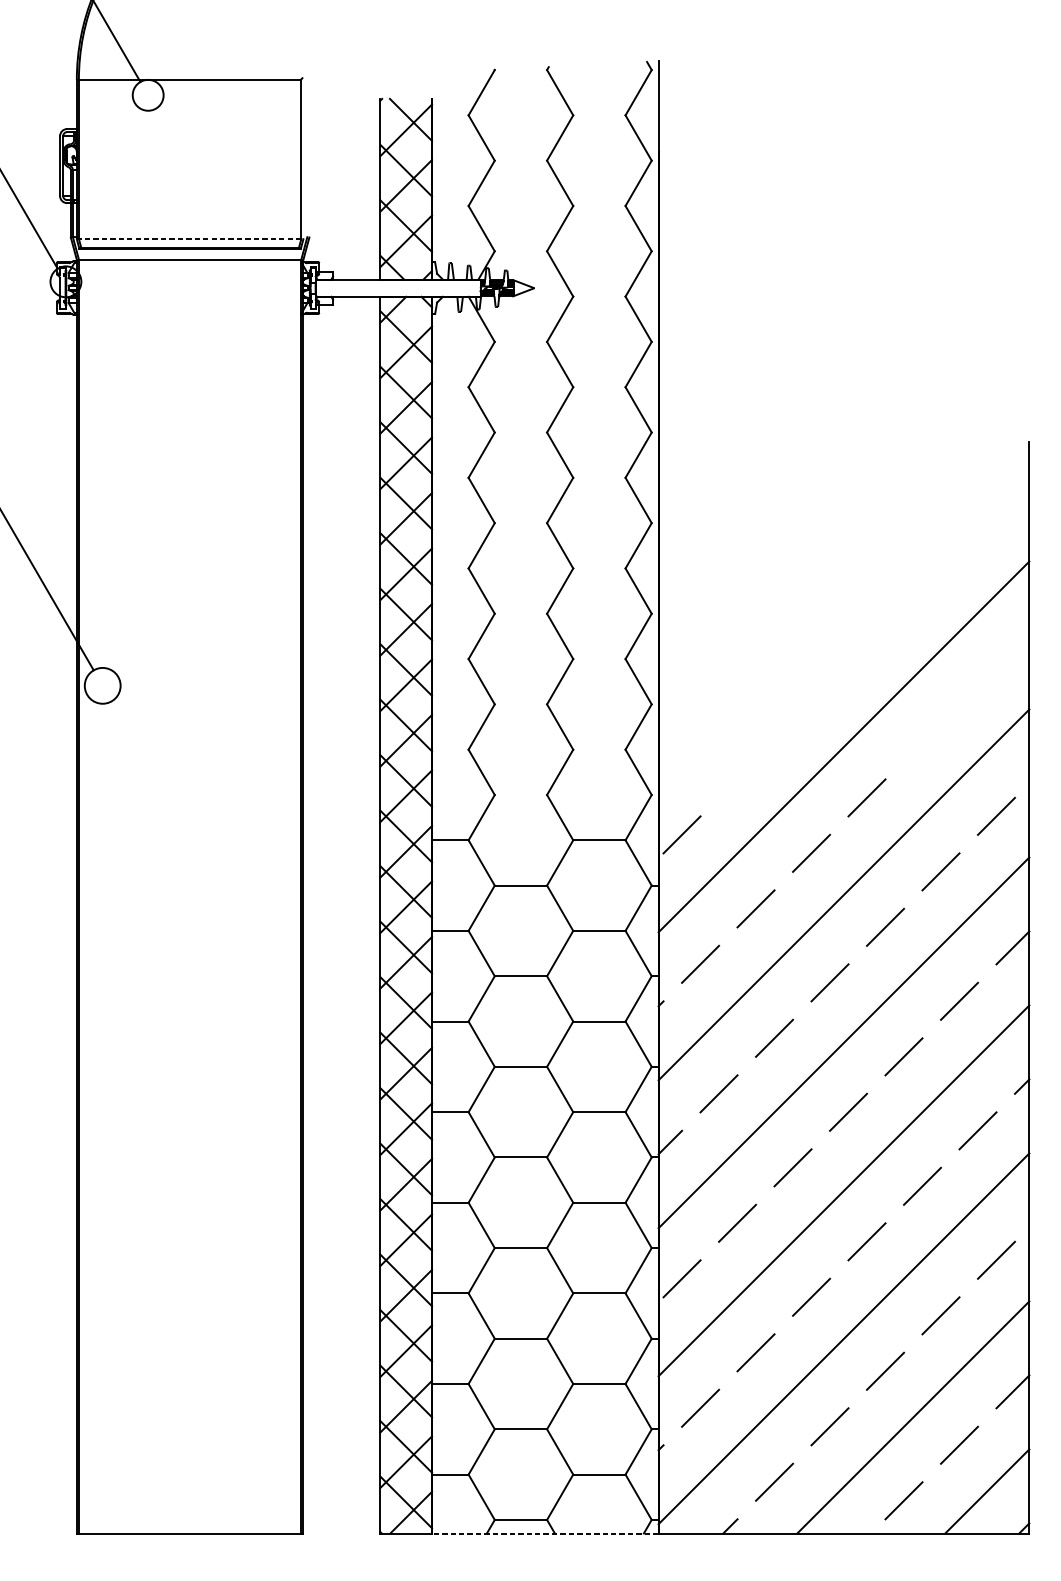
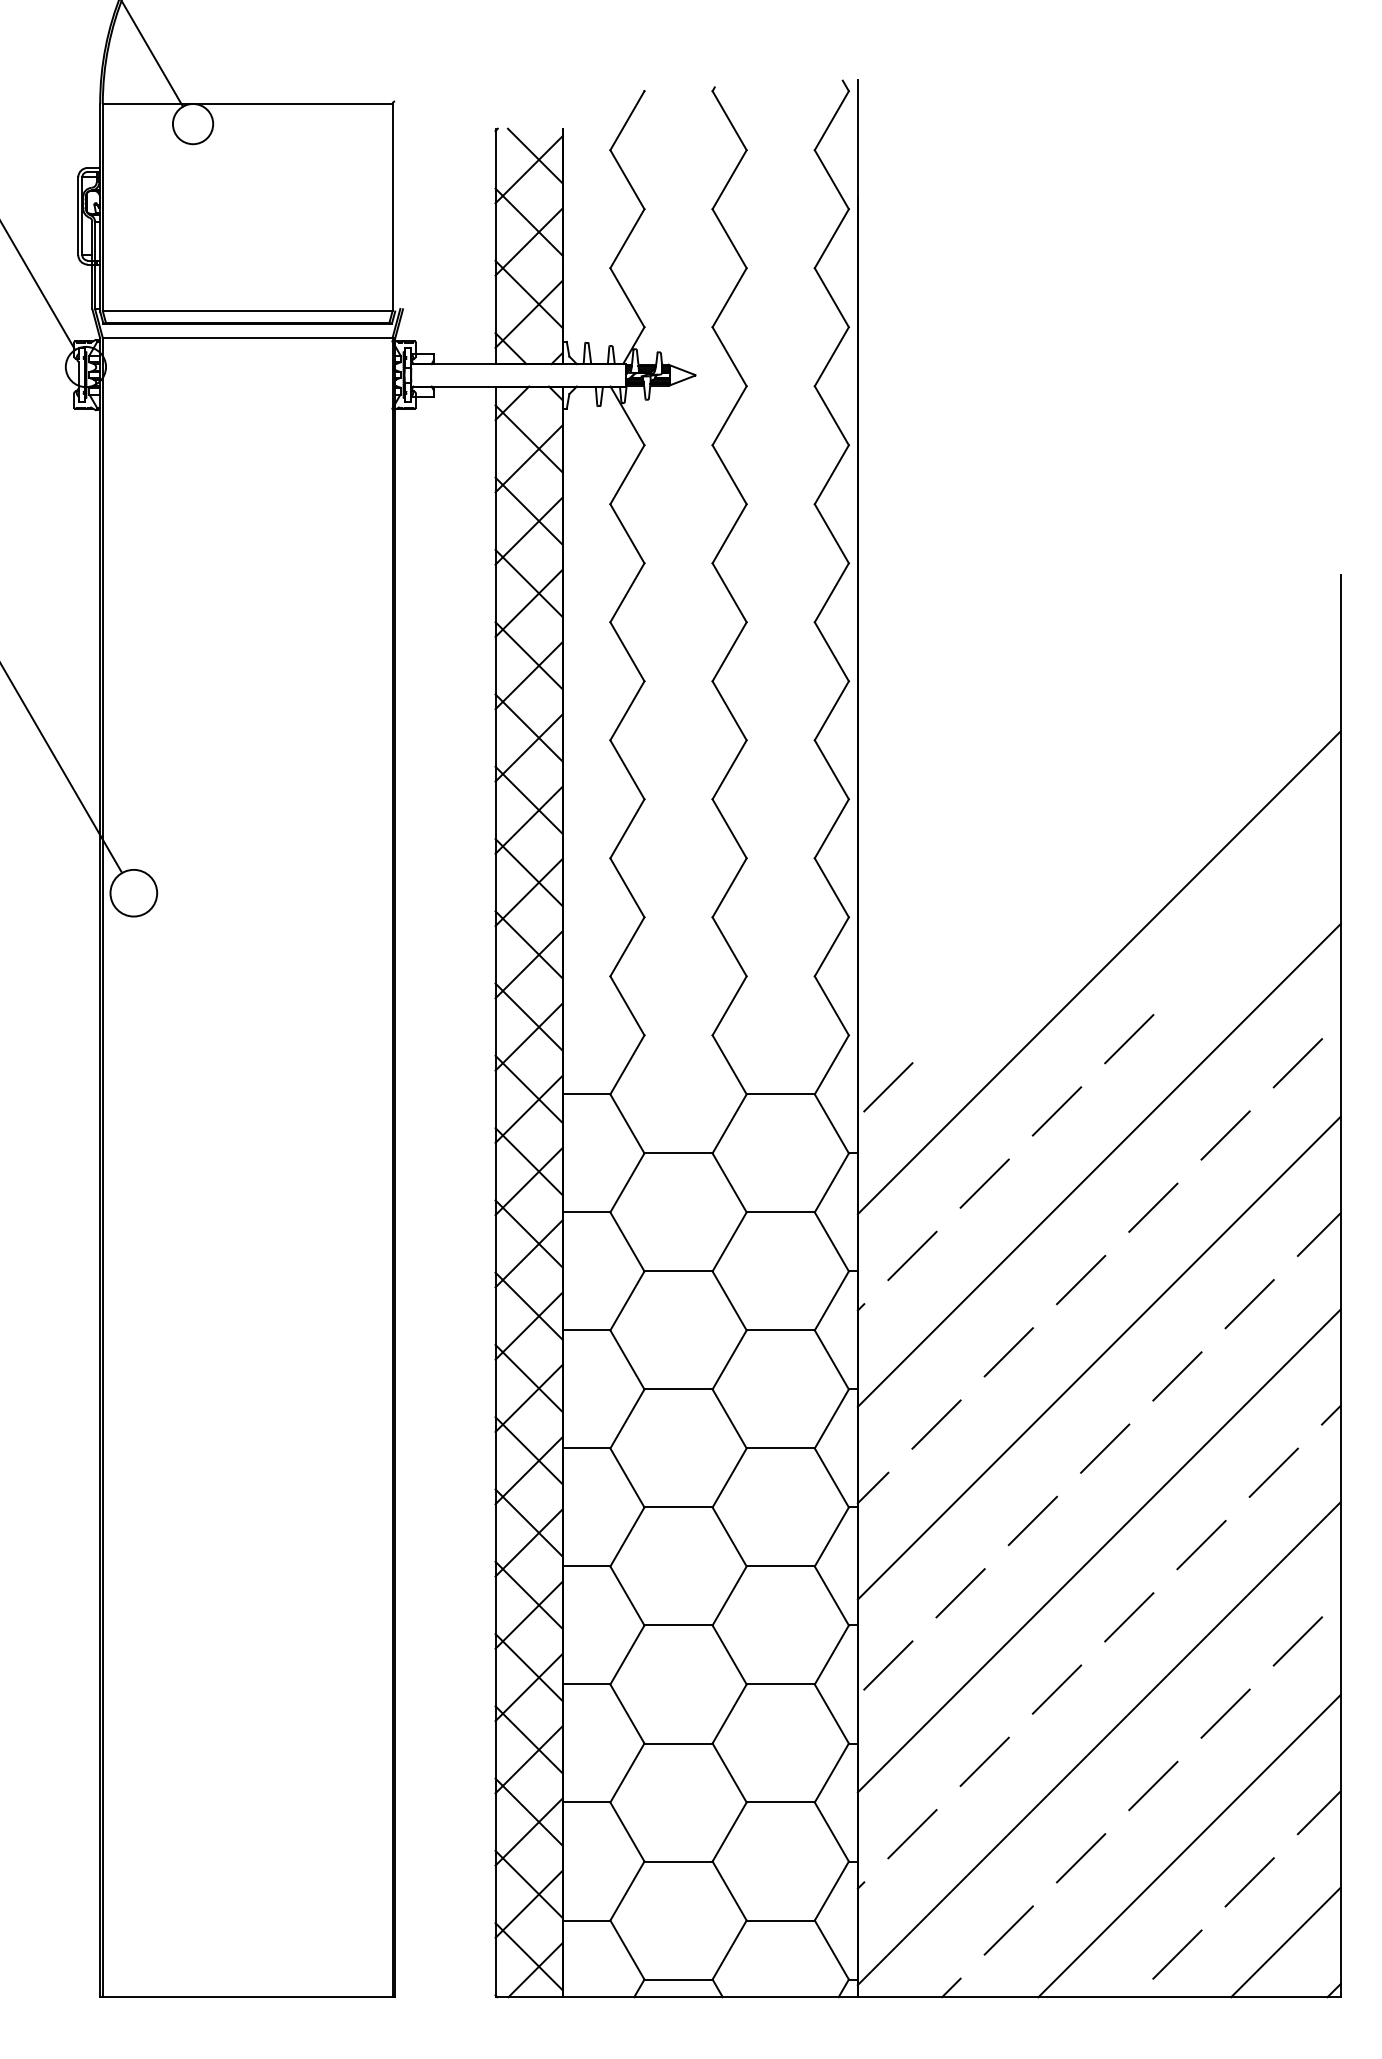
line: (189, 239) -> (247, 311), dashed -> solid
line: (545, 1533) -> (710, 1997), dashed -> solid

